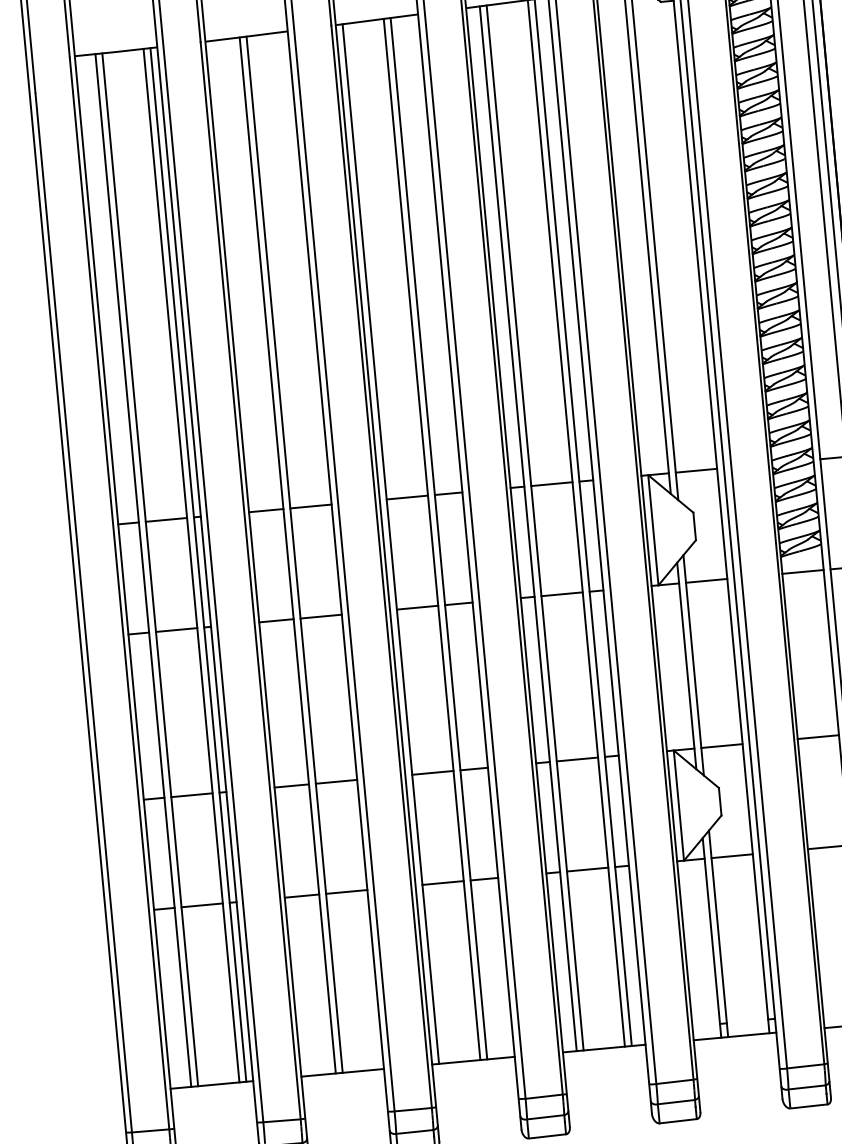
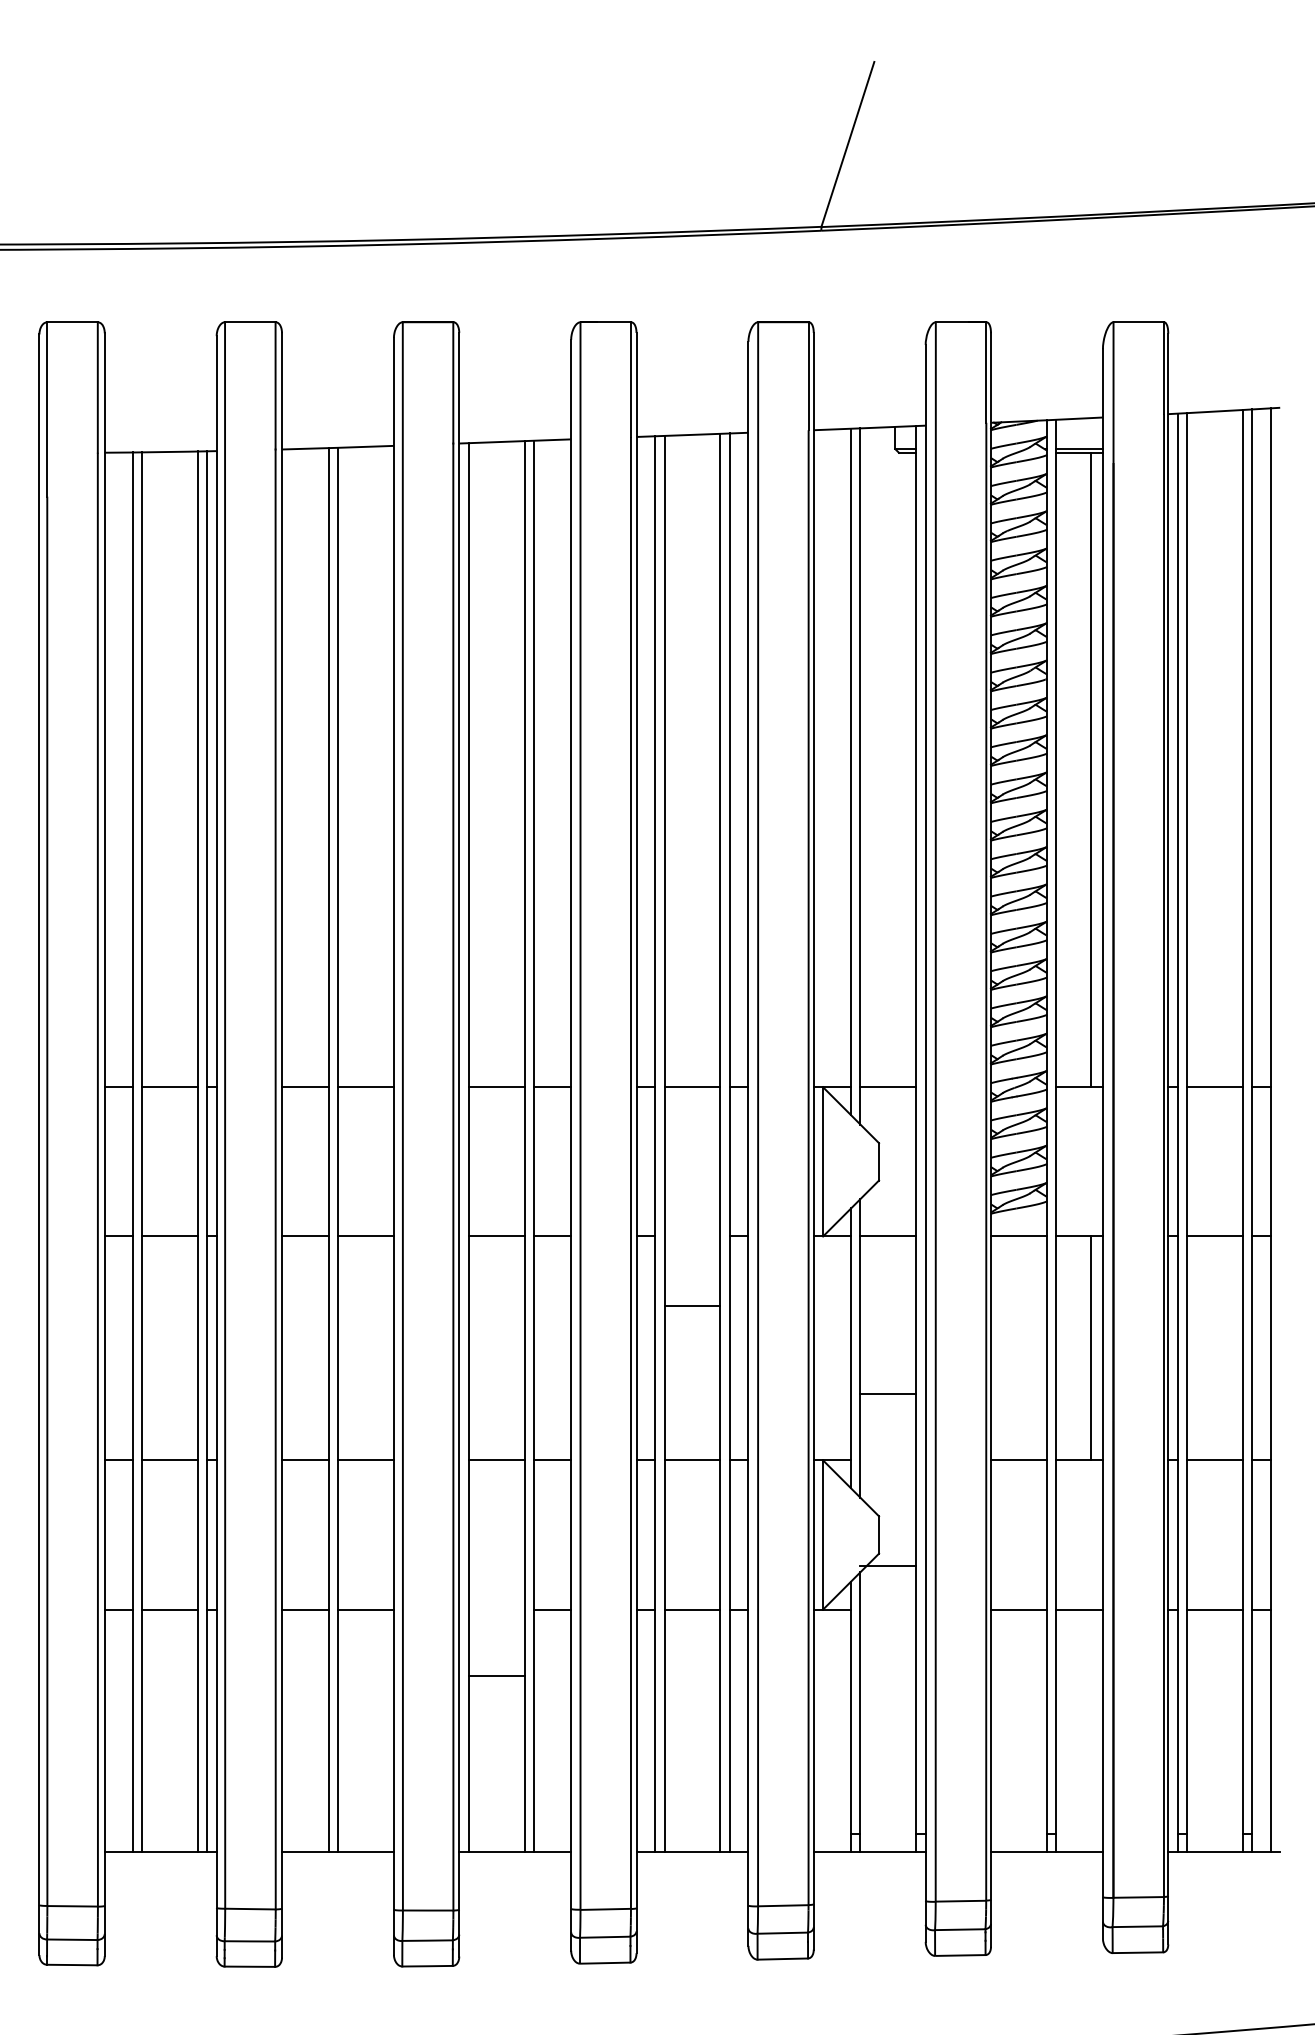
line: (562, 594) -> (692, 1306), moved
line: (722, 746) -> (888, 1394), moved
line: (732, 856) -> (888, 1565), moved
line: (443, 882) -> (496, 1675), moved

